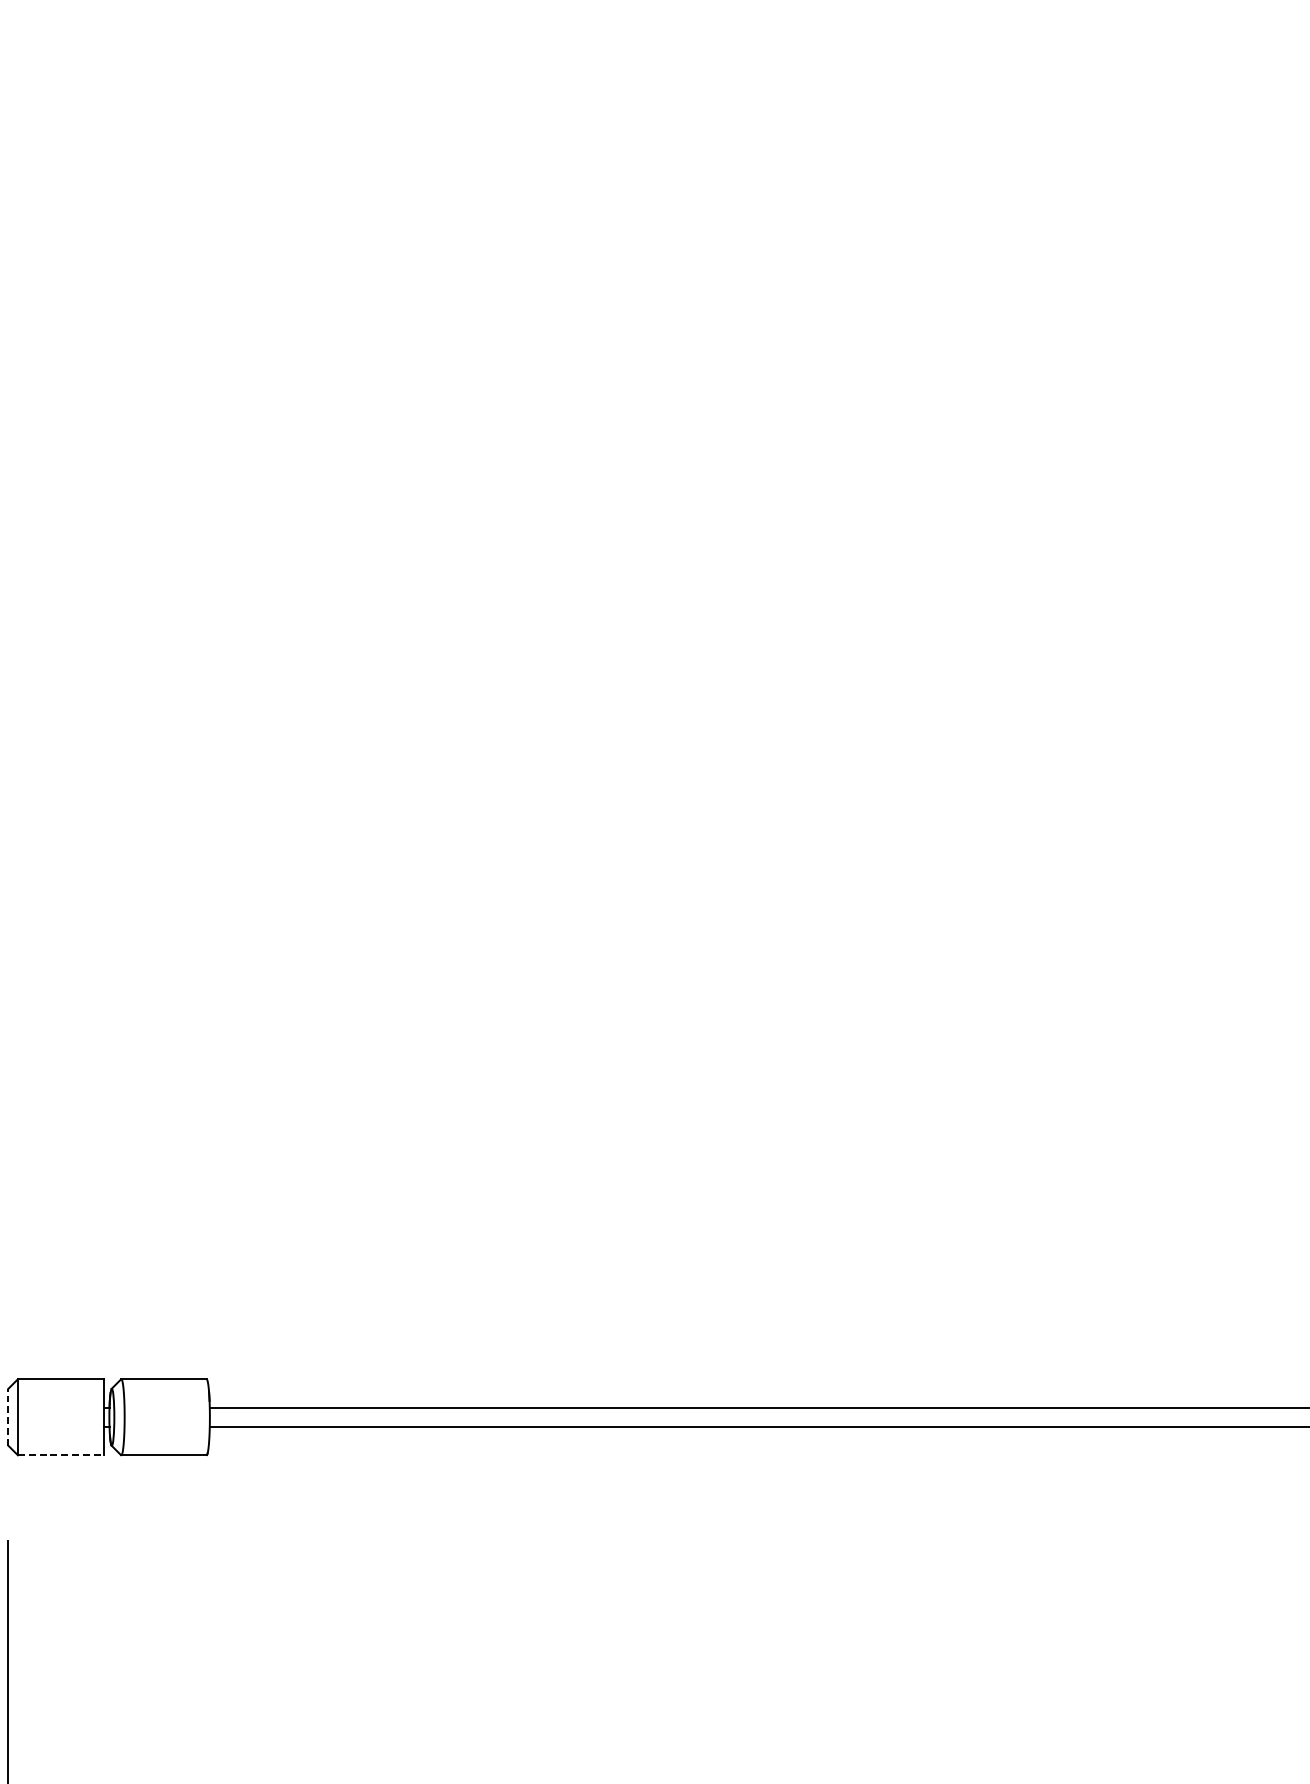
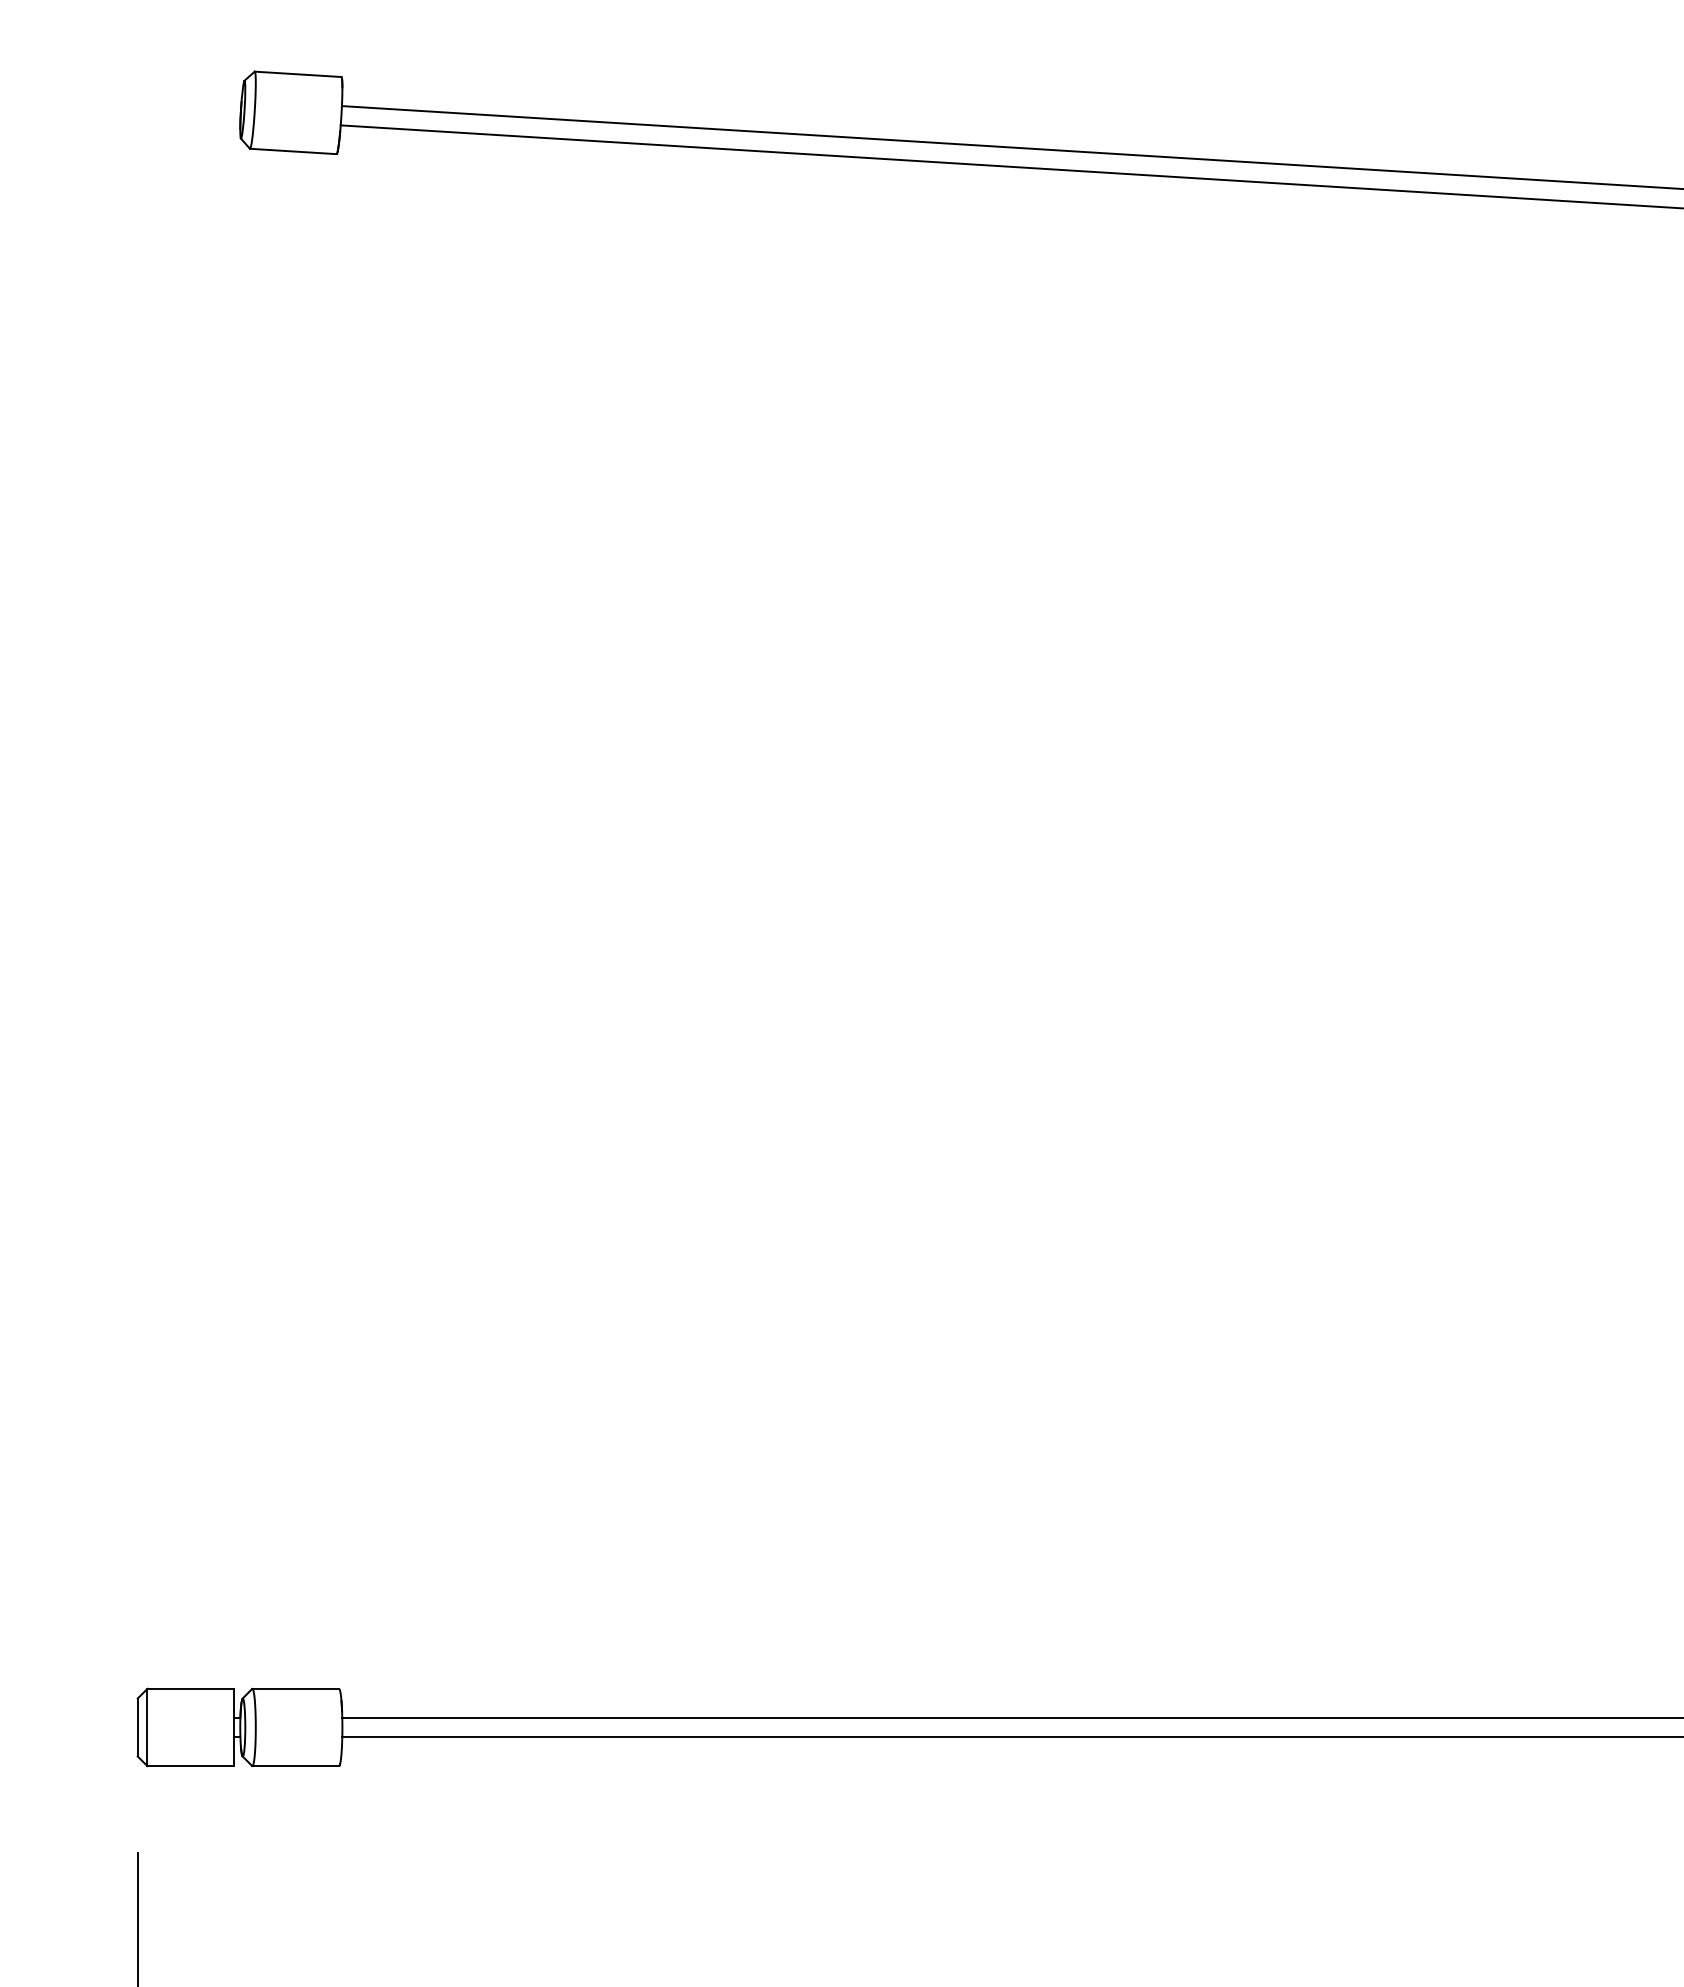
line: (8, 1417) -> (137, 1727), dashed -> solid
line: (61, 1455) -> (191, 1766), dashed -> solid

